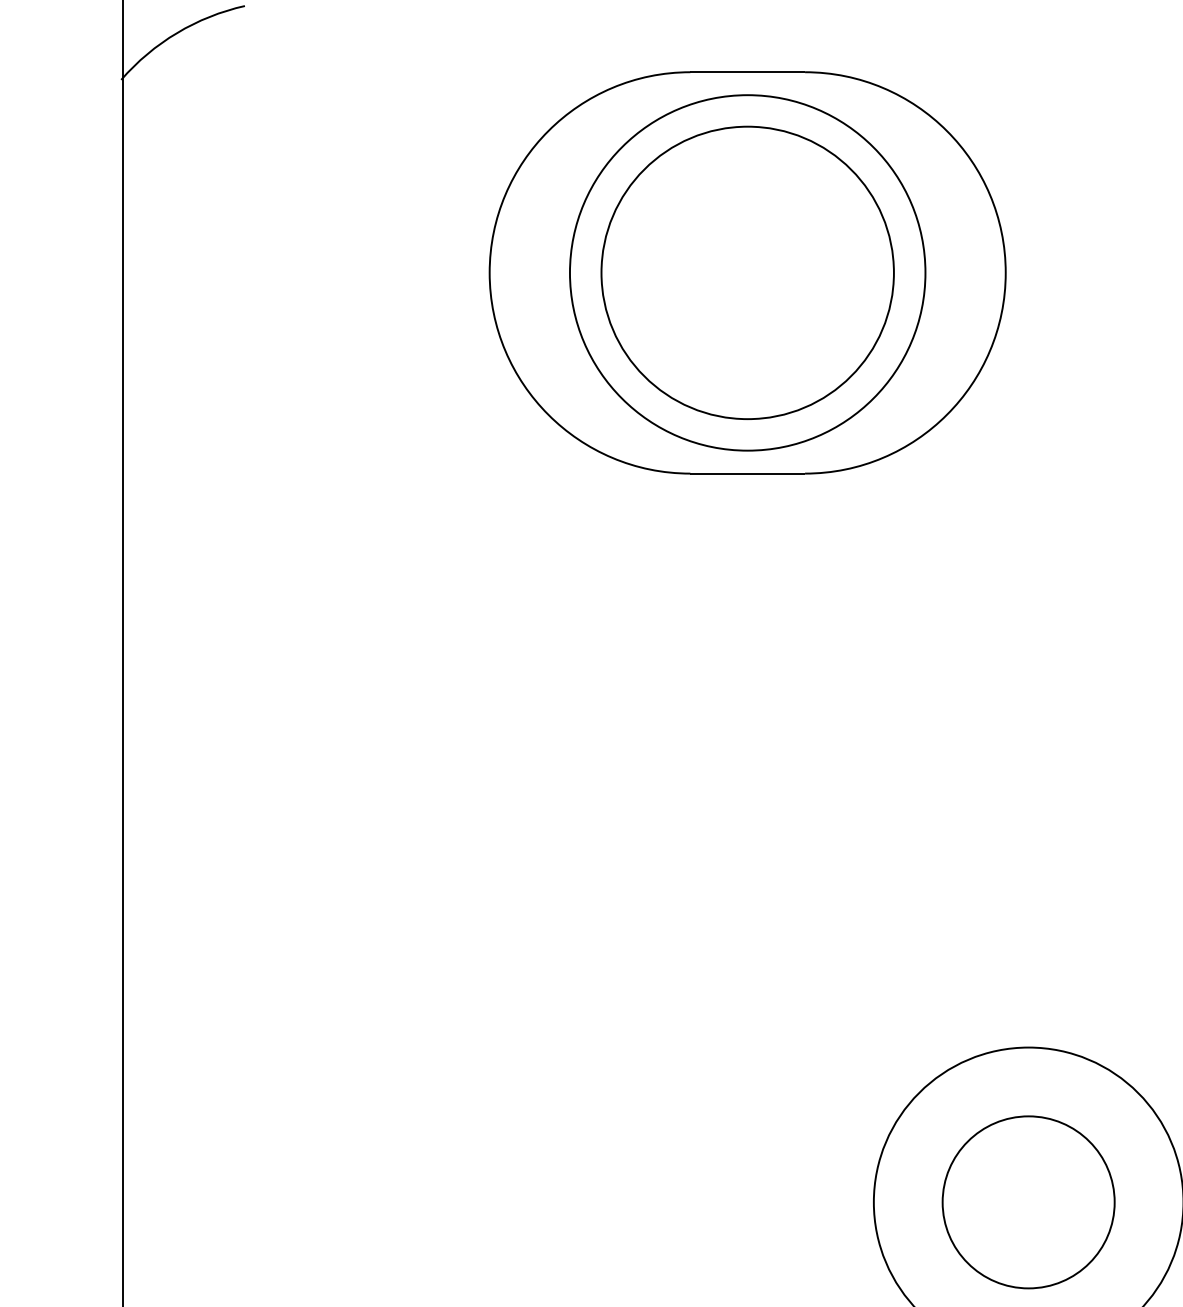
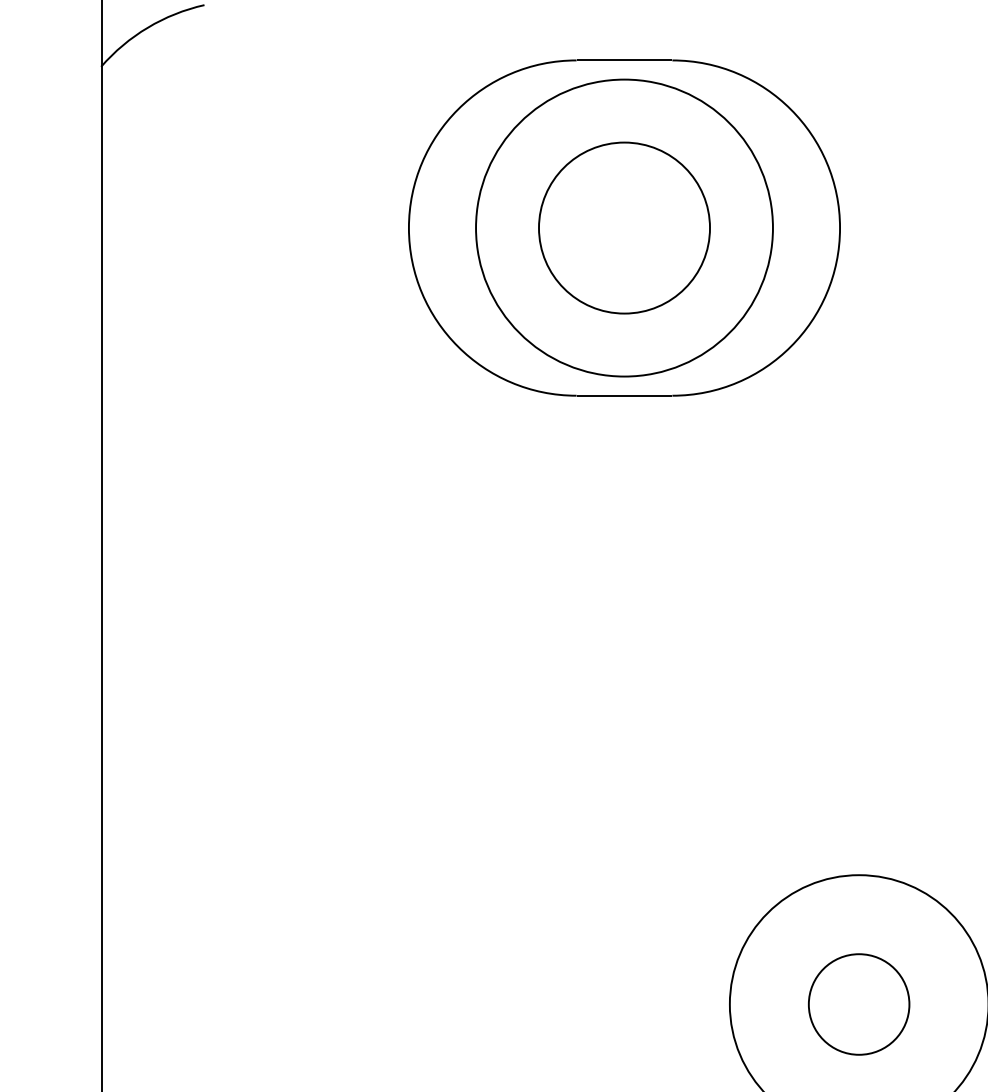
circle: (747, 272) -> (624, 227), size x0.7
circle: (1027, 1202) -> (858, 1004), size x0.7

